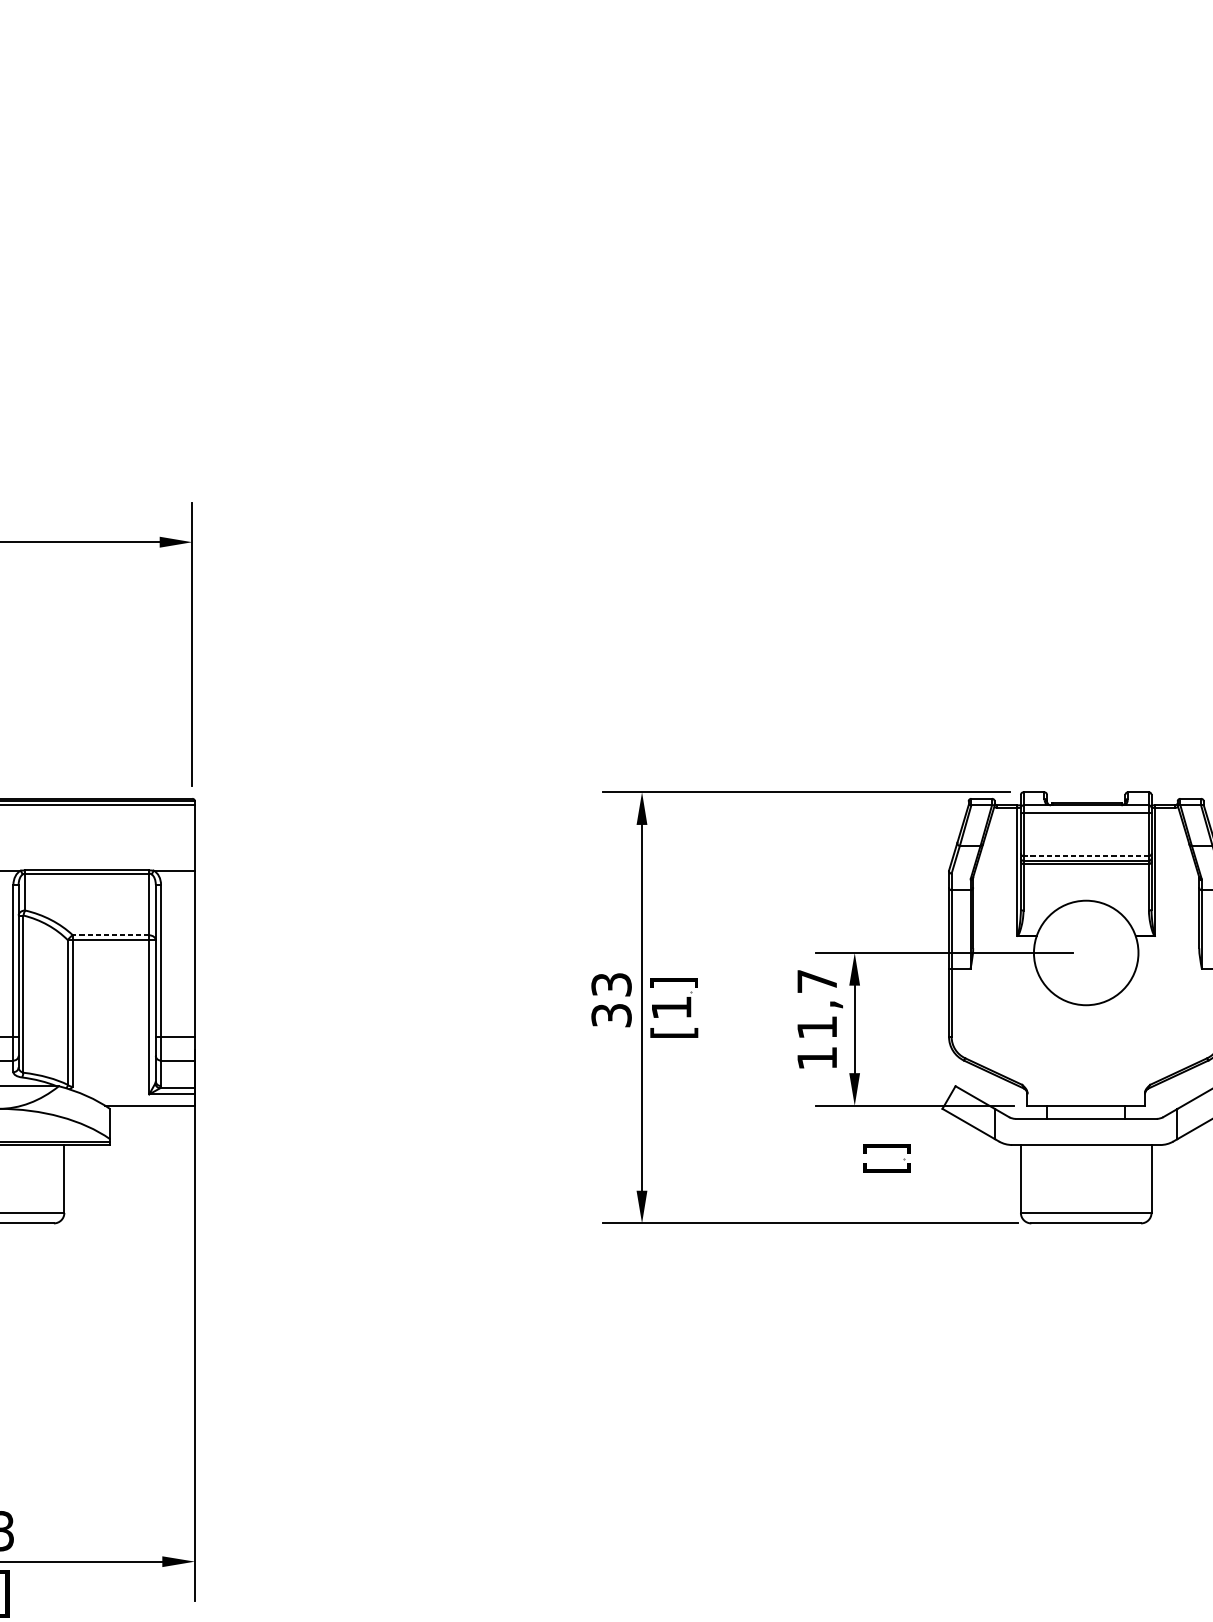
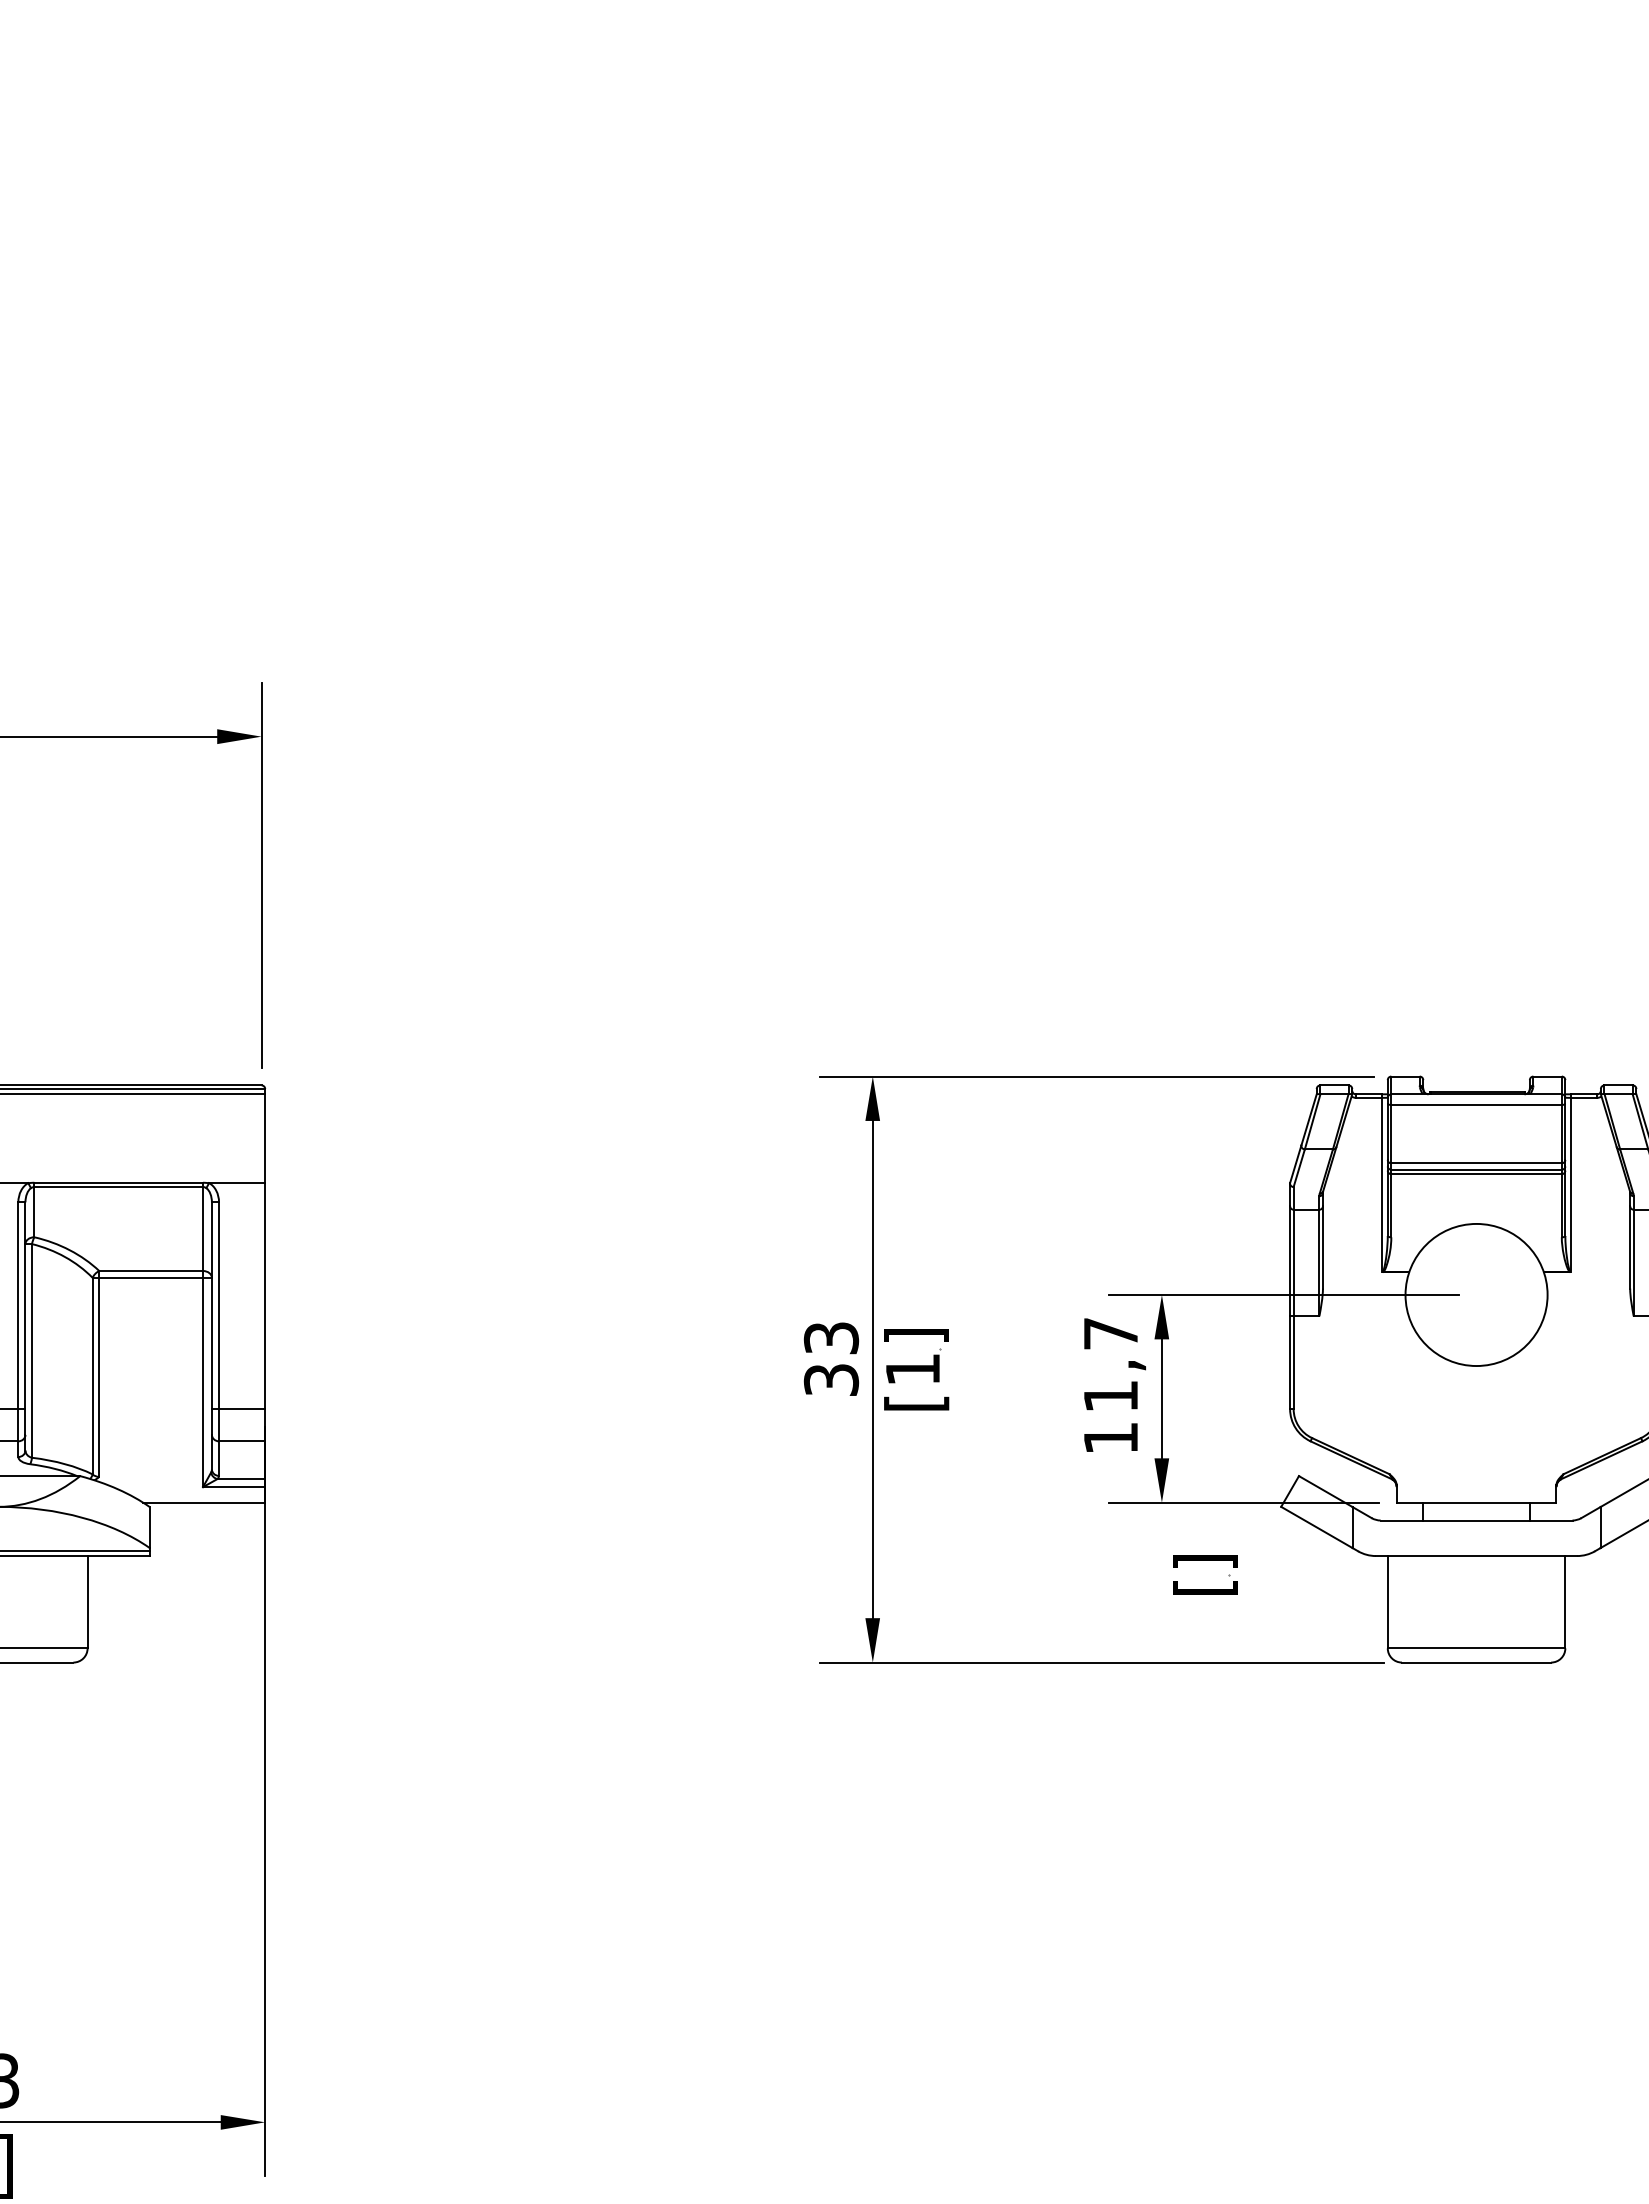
line: (1086, 856) -> (1476, 1163), dashed -> solid
line: (111, 935) -> (151, 1271), dashed -> solid

